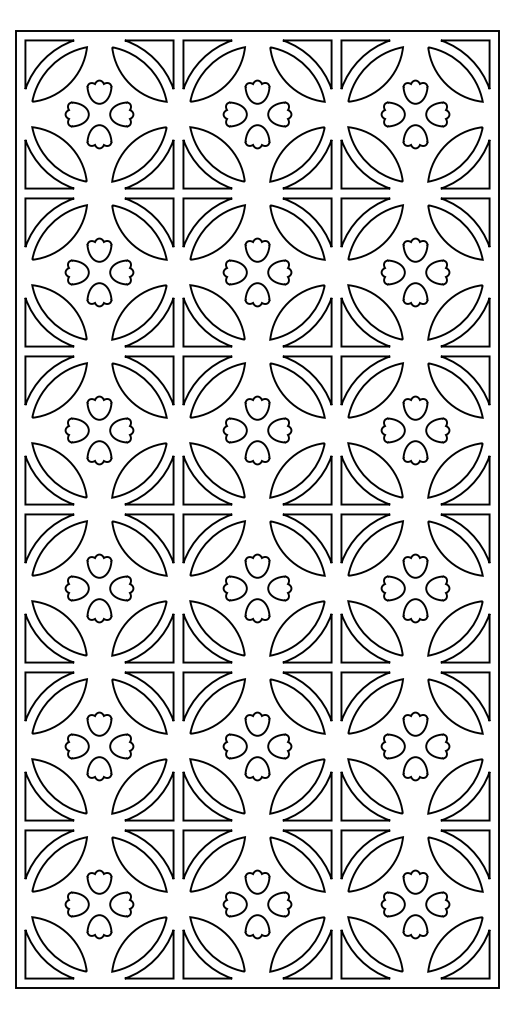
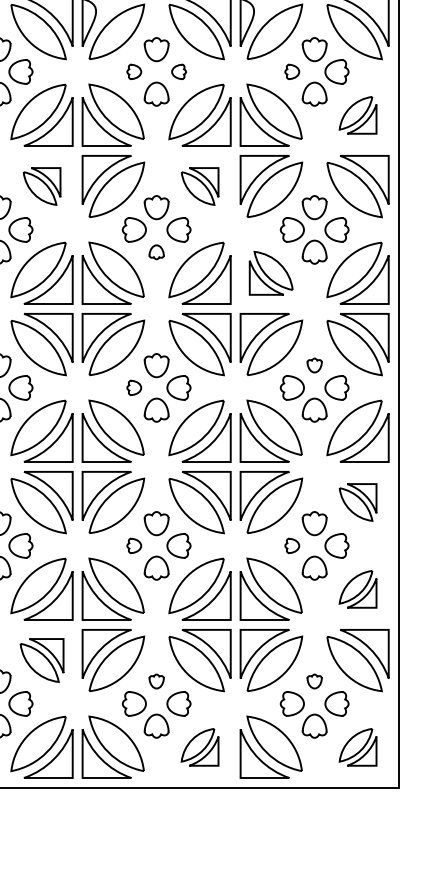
part: (234, 272) -> (133, 71), size x0.6
part: (279, 272) -> (178, 71), size x0.6
part: (392, 272) -> (291, 71), size x0.6
part: (458, 315) -> (357, 114), size x0.6
part: (142, 386) -> (41, 185), size x0.6
part: (300, 386) -> (199, 185), size x0.6
part: (257, 452) -> (156, 251), size x0.6
part: (371, 473) -> (270, 272), size x0.7
part: (415, 565) -> (314, 364), size x0.6
part: (234, 588) -> (133, 387), size x0.6
part: (458, 702) -> (357, 501), size x0.6
part: (234, 746) -> (133, 545), size x0.6
part: (392, 746) -> (291, 545), size x0.6
part: (458, 789) -> (357, 588), size x0.6
part: (142, 860) -> (41, 659), size x0.7
part: (257, 881) -> (156, 680), size x0.6
part: (415, 881) -> (314, 680), size x0.6
part: (300, 947) -> (199, 746), size x0.6
part: (458, 947) -> (357, 746), size x0.6

